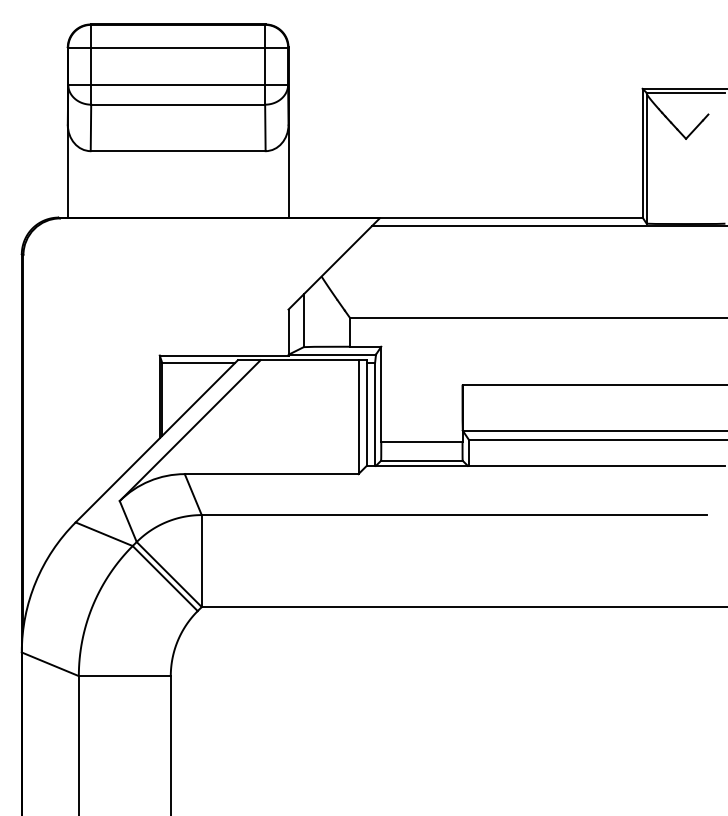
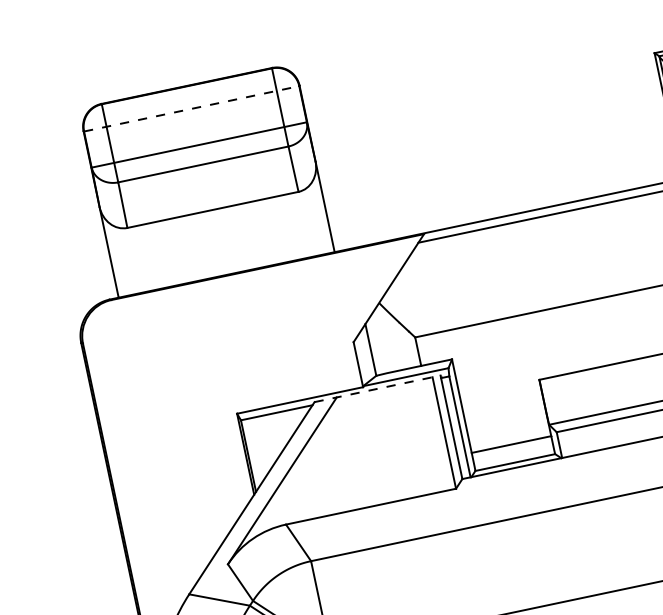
line: (178, 47) -> (191, 108), solid -> dashed
line: (302, 360) -> (377, 389), solid -> dashed

